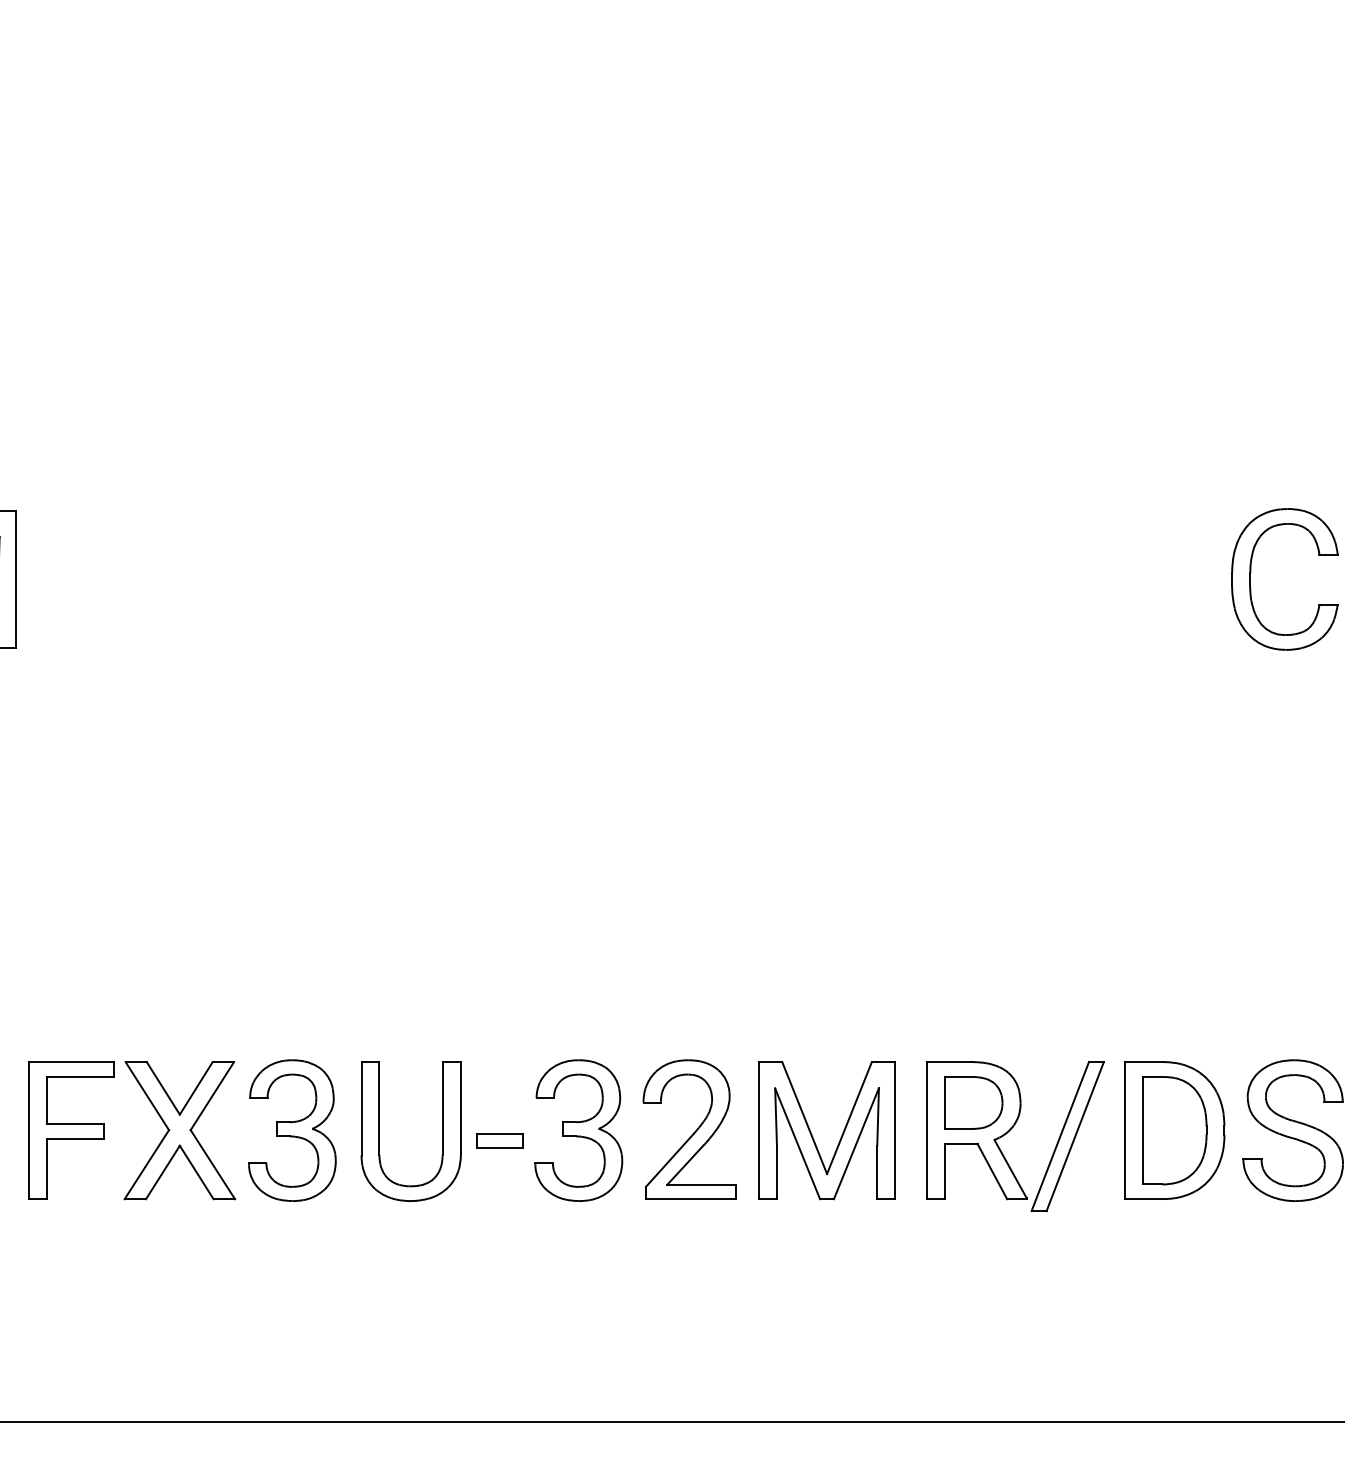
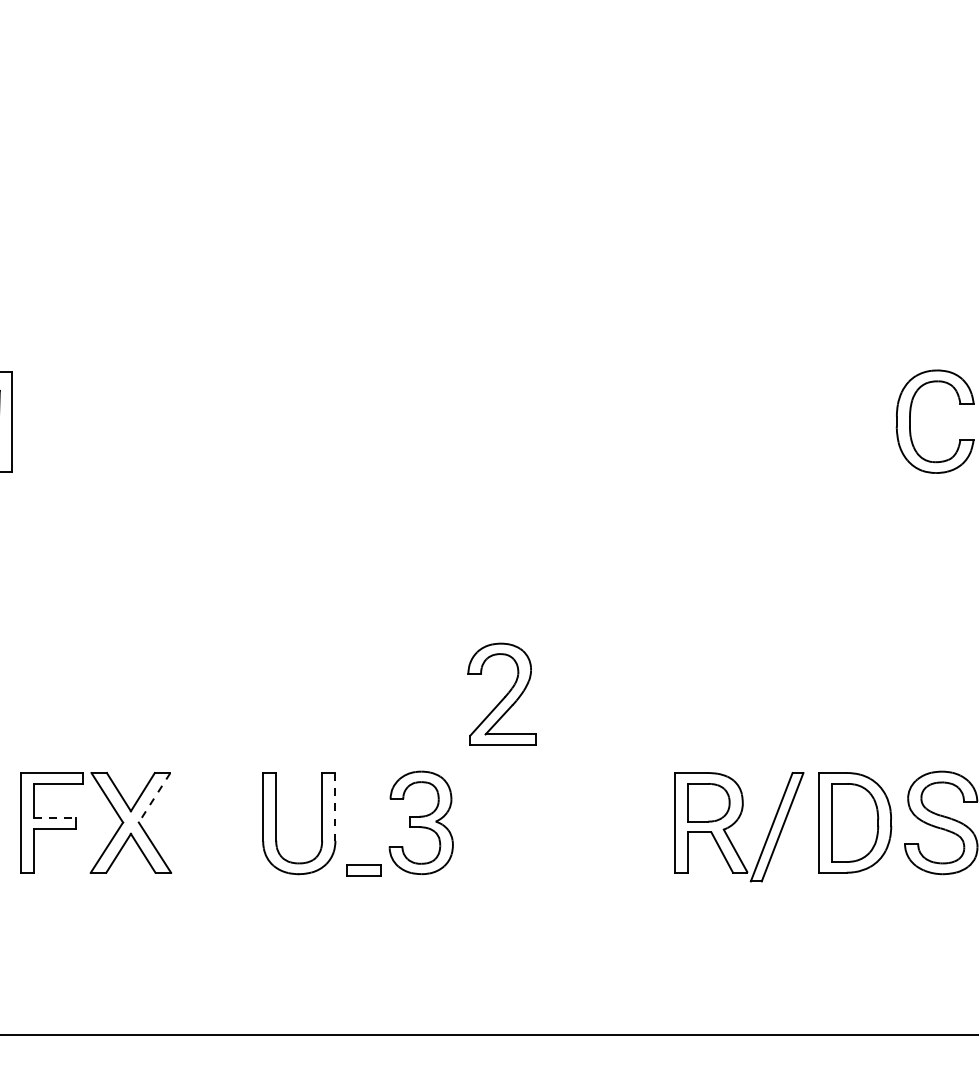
line: (212, 1097) -> (154, 798), solid -> dashed
line: (460, 1108) -> (335, 806), solid -> dashed
line: (74, 1124) -> (54, 818), solid -> dashed
part: (688, 1128) -> (501, 693), moved
part: (291, 1130) -> (212, 822), removed
part: (814, 1136) -> (592, 827), removed
part: (499, 1141) -> (363, 870), moved

